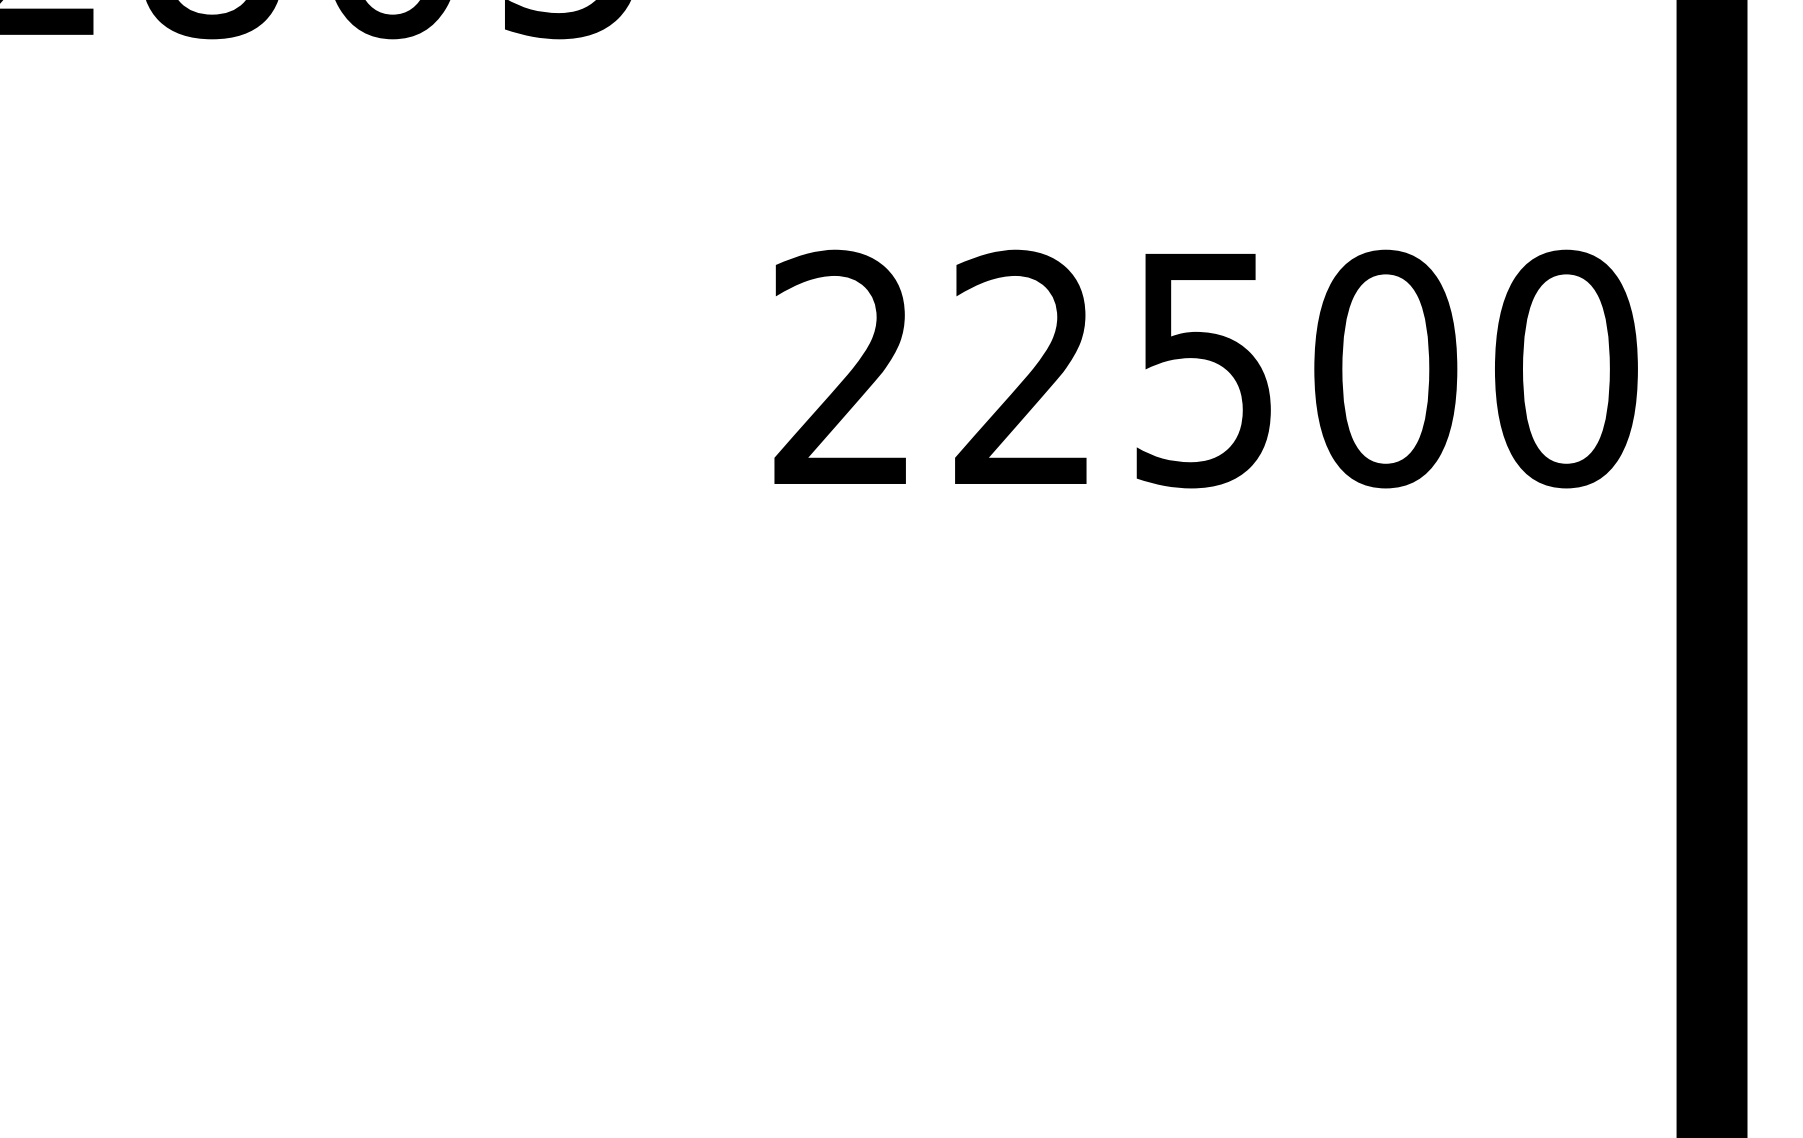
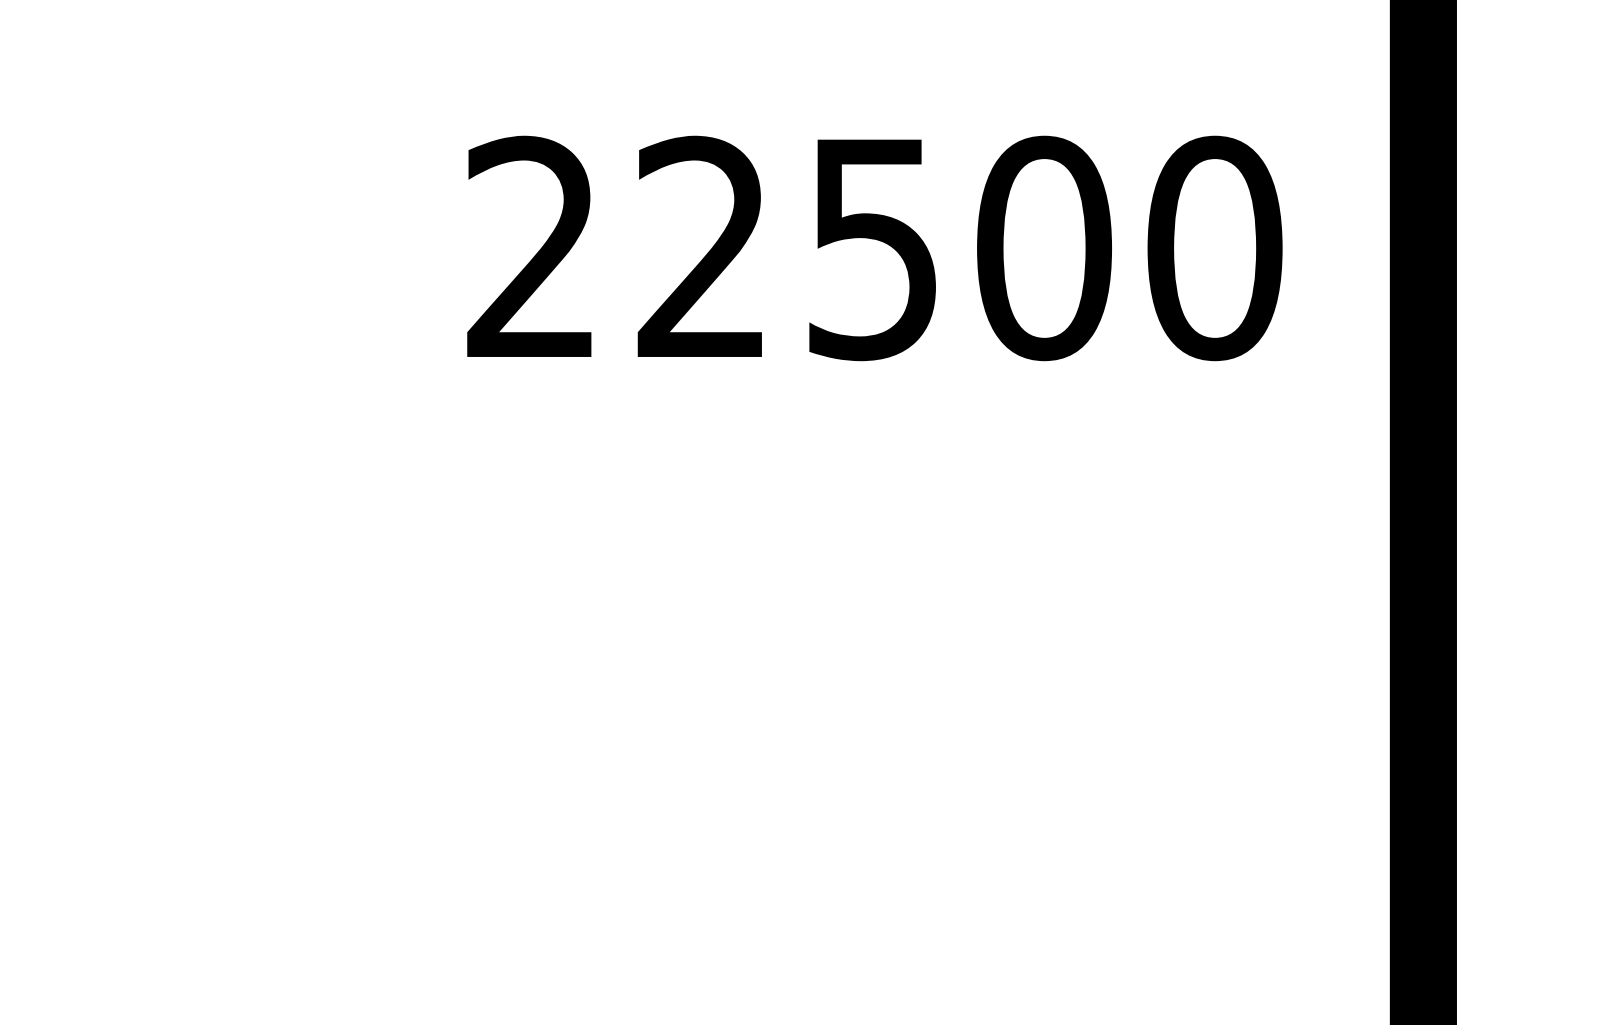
text: (1205, 368) -> (874, 247), moved

